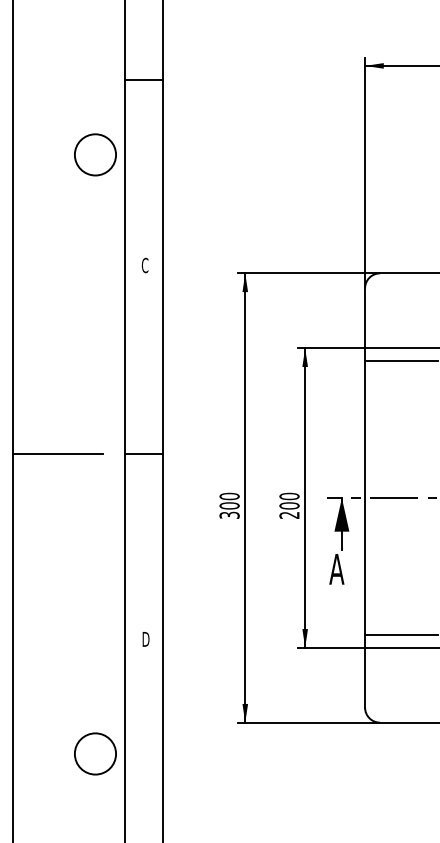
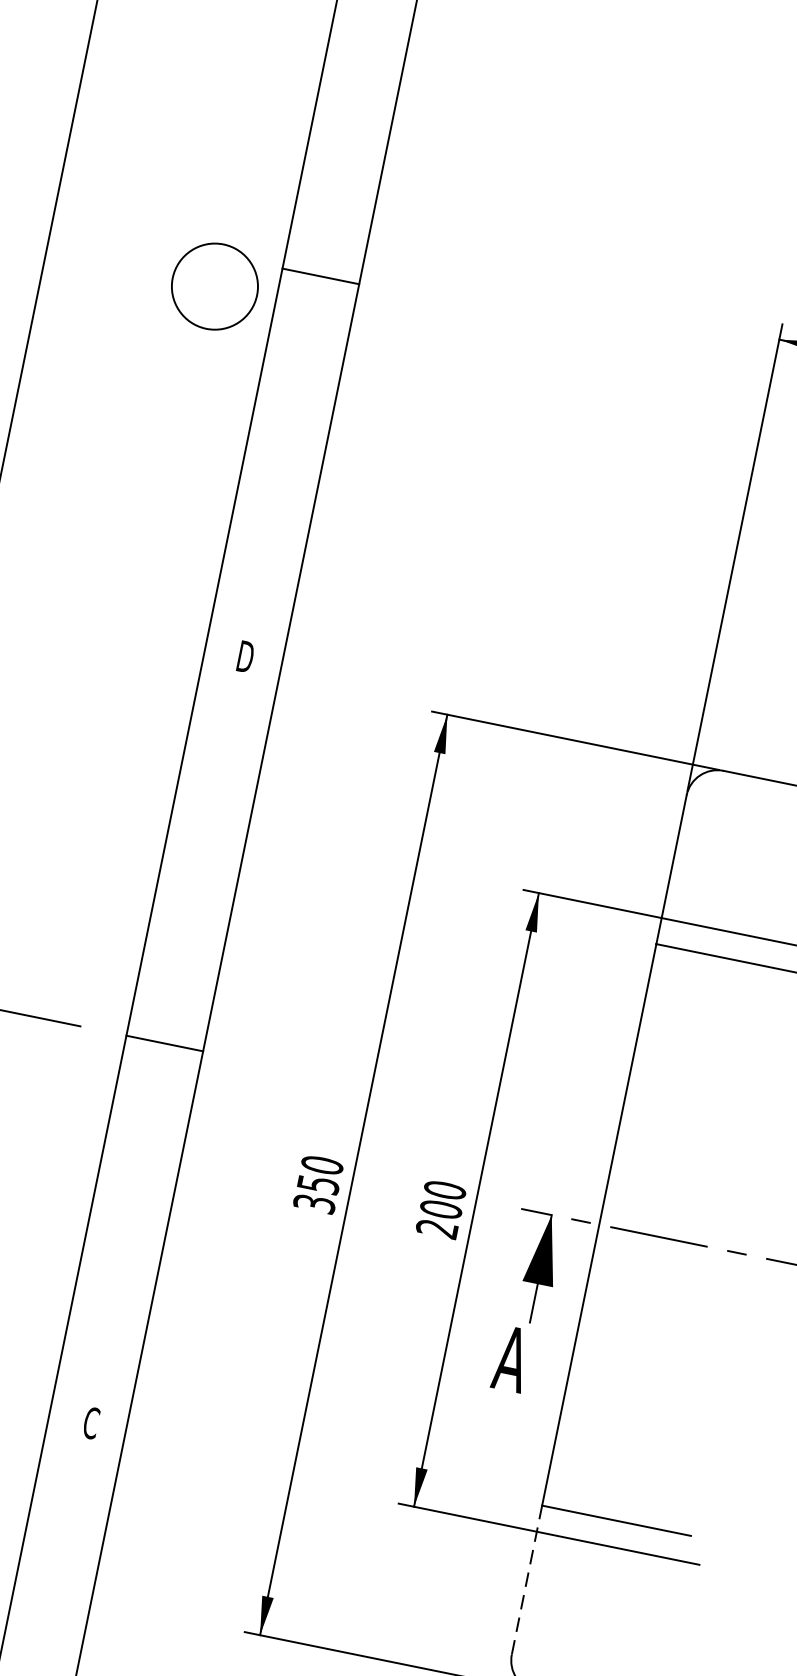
circle: (95, 154) -> (215, 285), moved
text: (145, 265) -> (246, 656), C -> D
text: (229, 505) -> (318, 1183), 300 -> 350
text: (145, 639) -> (90, 1423), D -> C
line: (365, 670) -> (528, 1578), solid -> dashed

